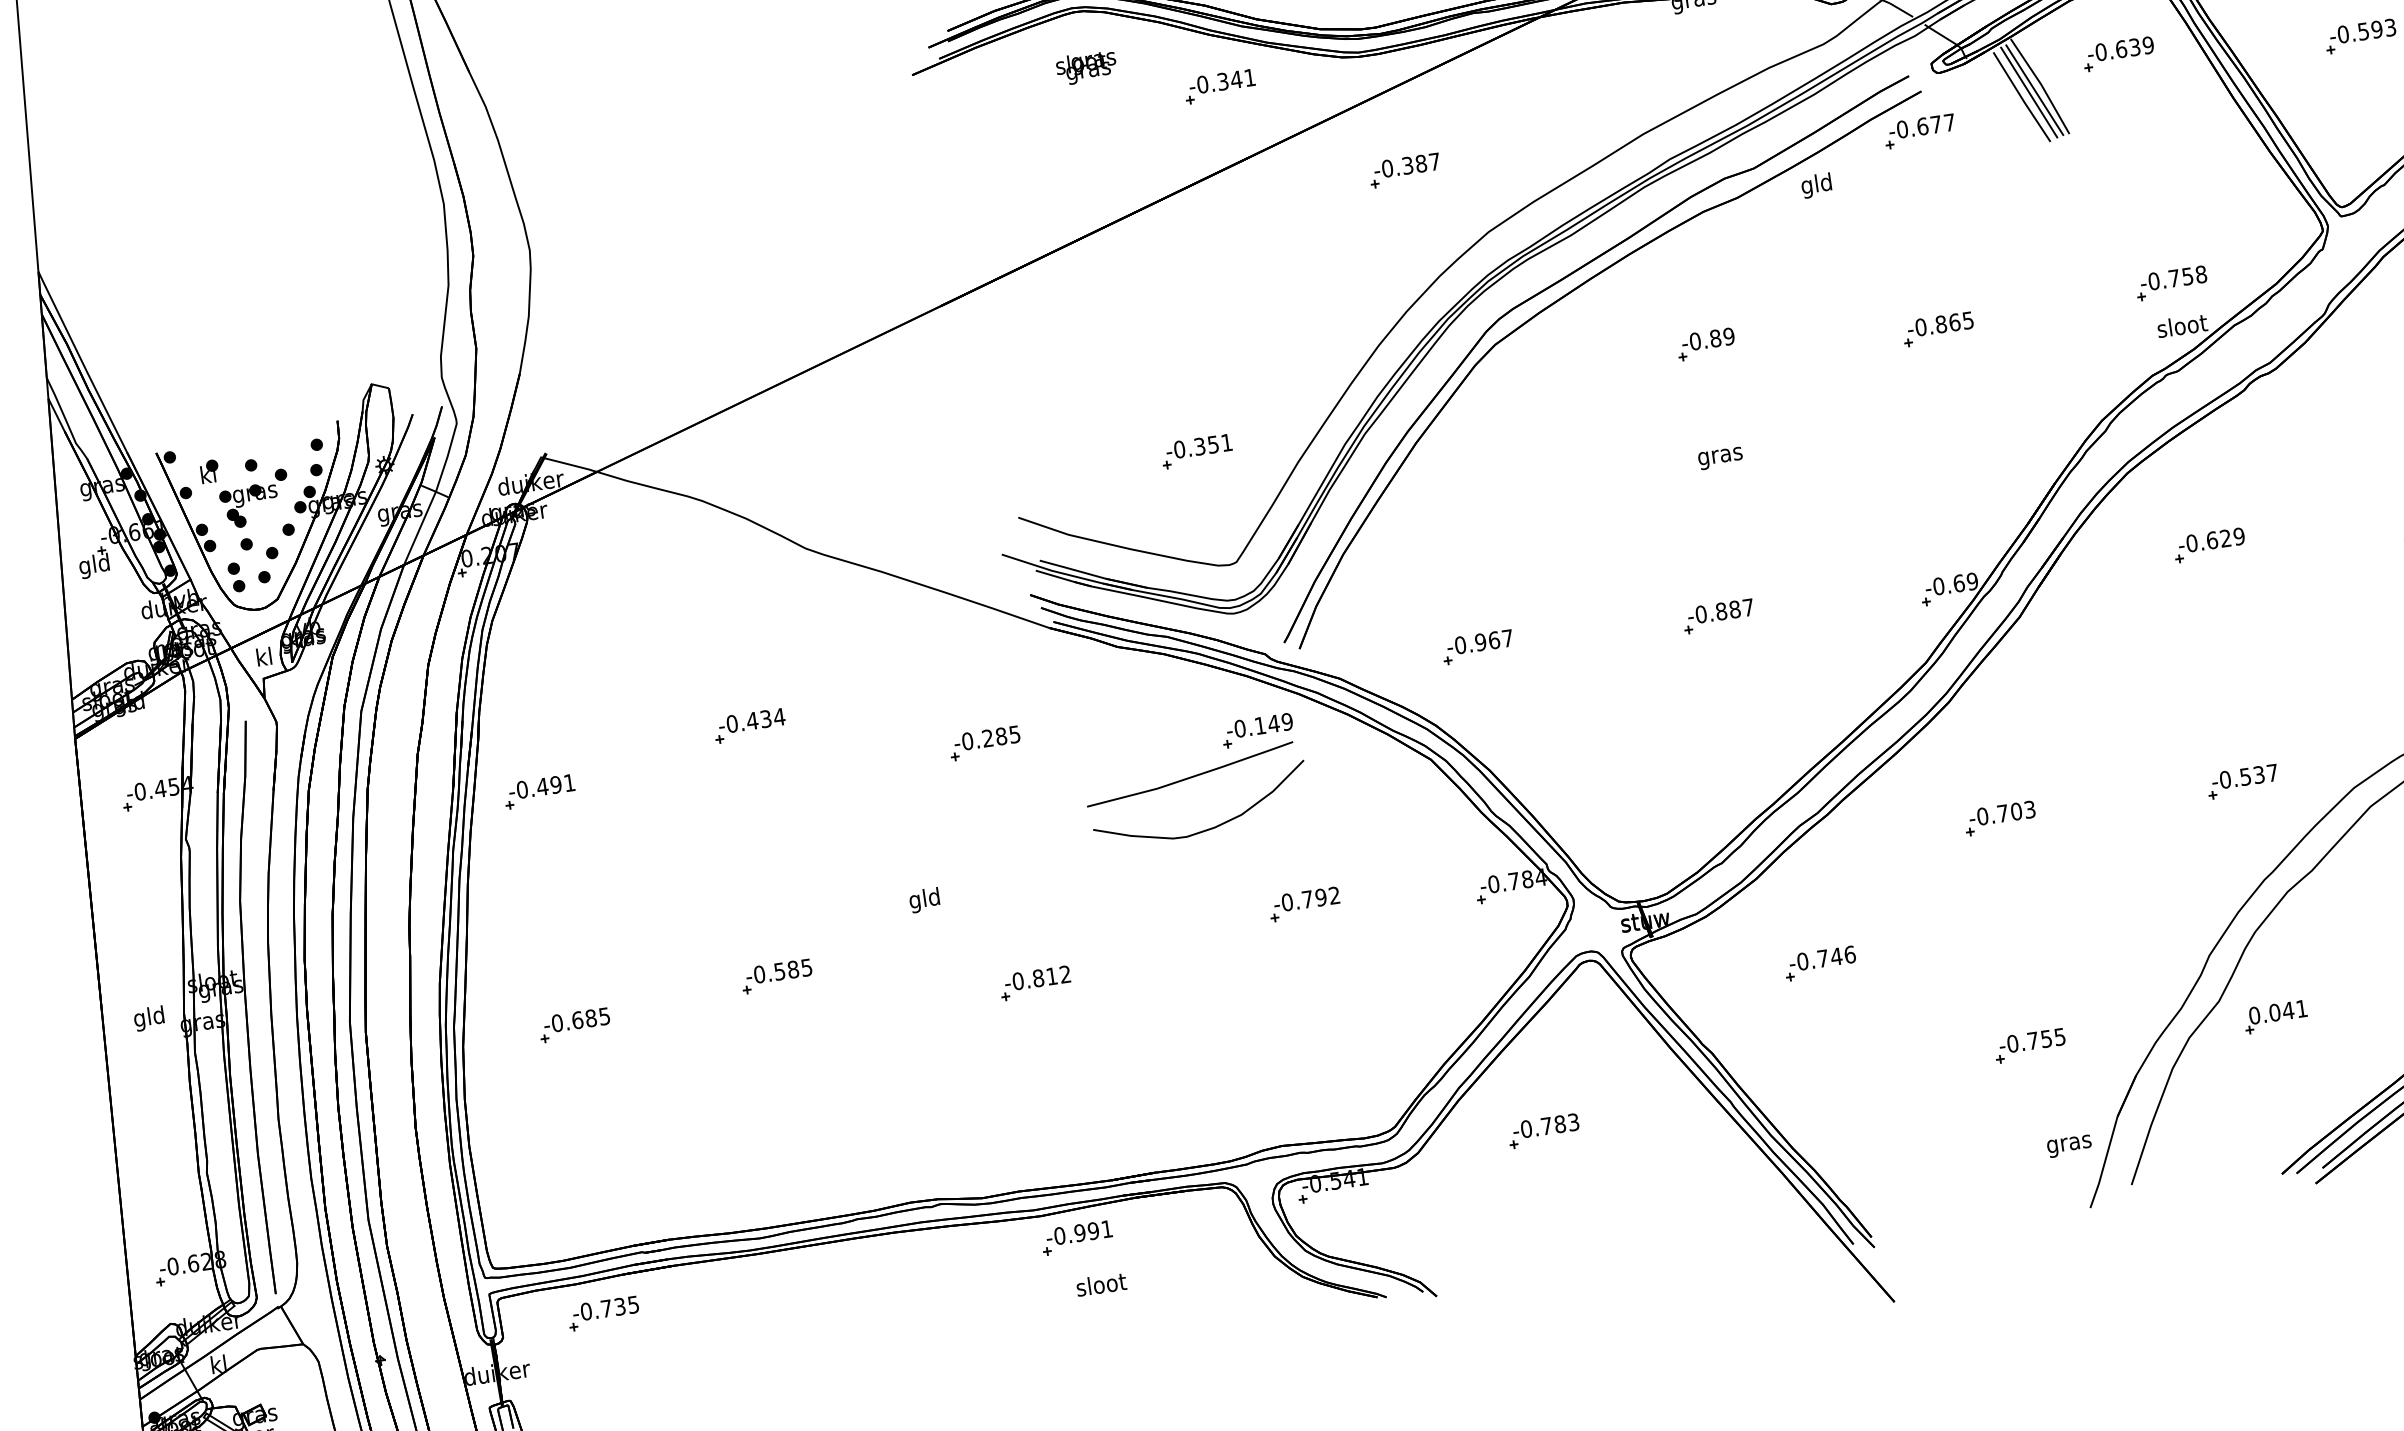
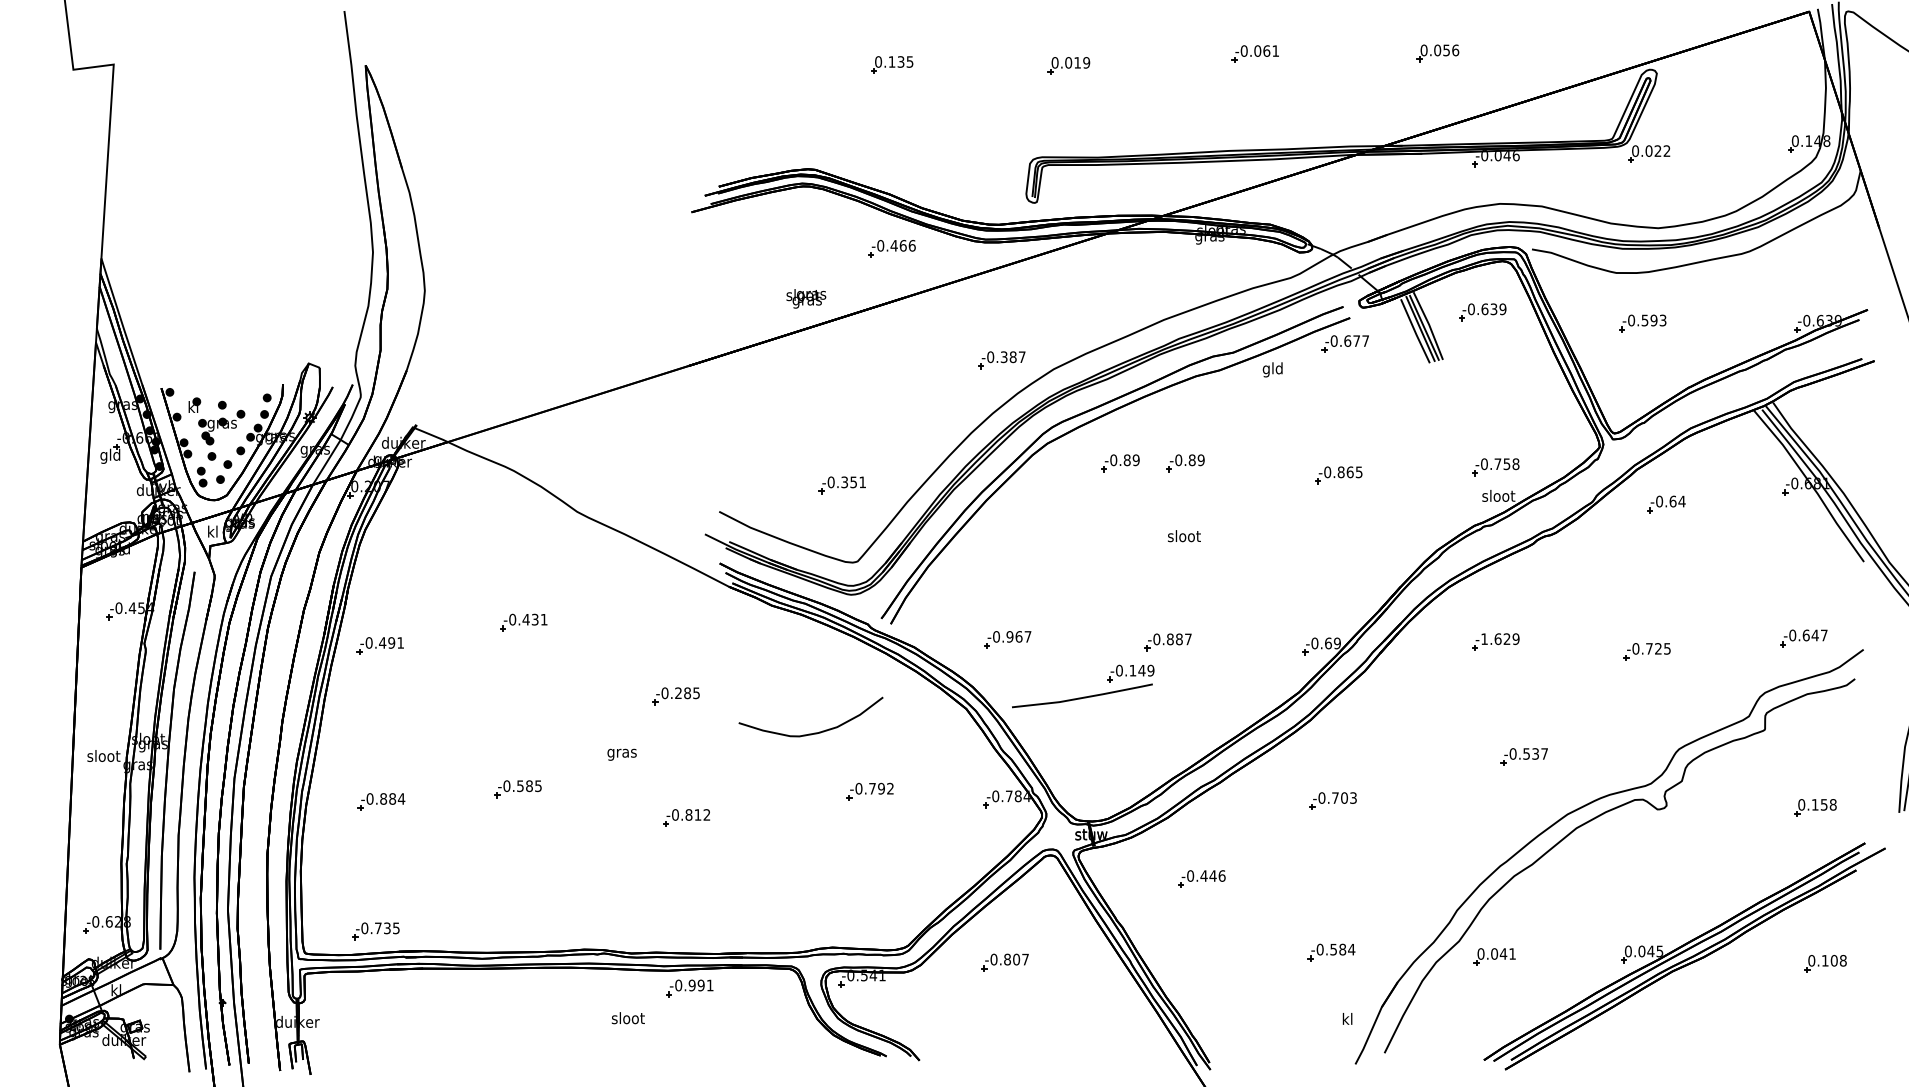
text: (1086, 67) -> (806, 298), moved
text: (1235, 79) -> (902, 245), -0.341 -> -0.466
part: (1404, 171) -> (1001, 360), moved
part: (1608, 358) -> (1120, 463), added
text: (1720, 455) -> (1184, 537), gras -> sloot
text: (2191, 543) -> (1484, 639), -0.629 -> -1.629
text: (778, 716) -> (543, 619), -0.434 -> -0.431
part: (984, 743) -> (675, 696), moved
part: (1191, 775) -> (1083, 696), moved
part: (2241, 781) -> (1523, 756), moved
text: (923, 899) -> (621, 752), gld -> gras
text: (1822, 957) -> (1203, 875), -0.746 -> -0.446
text: (590, 1017) -> (392, 798), -0.685 -> -0.884
text: (149, 1018) -> (103, 757), gld -> sloot
text: (2046, 1038) -> (1342, 949), -0.755 -> -0.584
text: (1560, 1124) -> (1016, 959), -0.783 -> -0.807
text: (2069, 1144) -> (1347, 1020), gras -> kl
text: (1100, 1285) -> (627, 1018), moved
part: (603, 1314) -> (375, 931), moved

